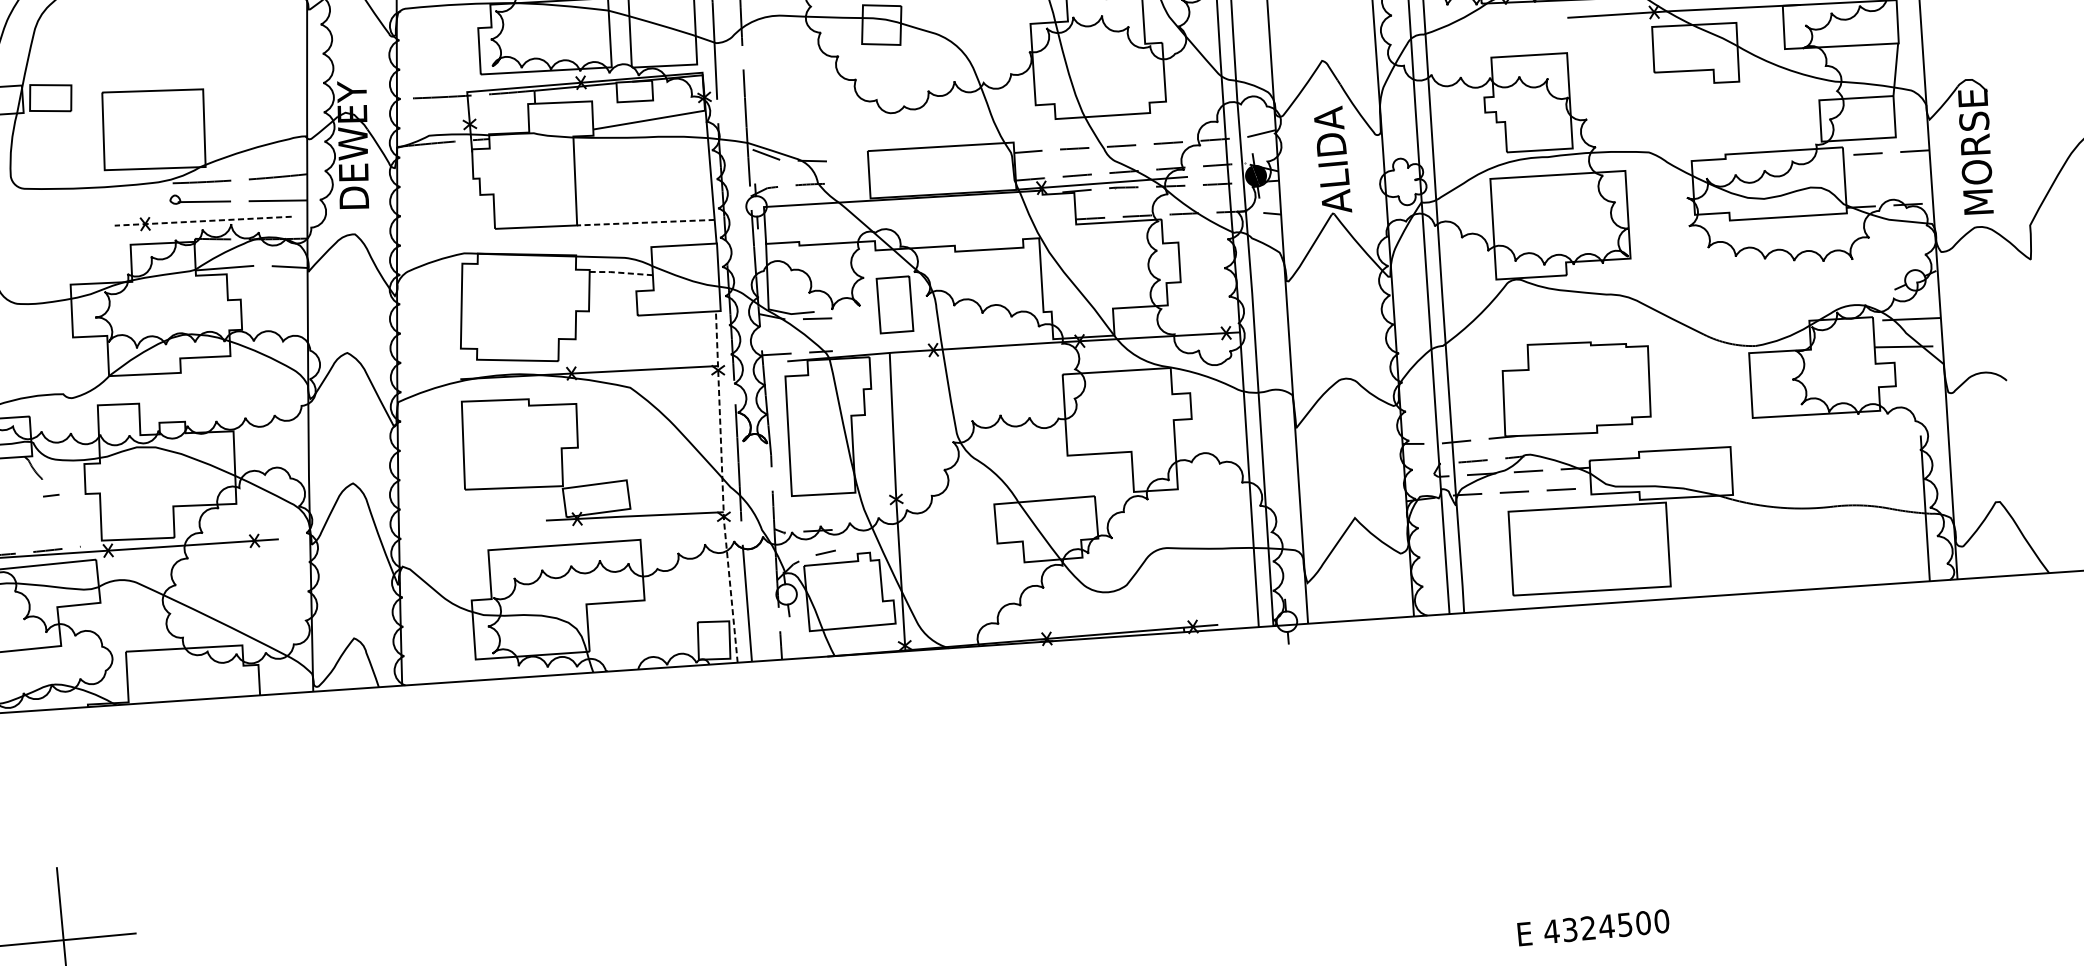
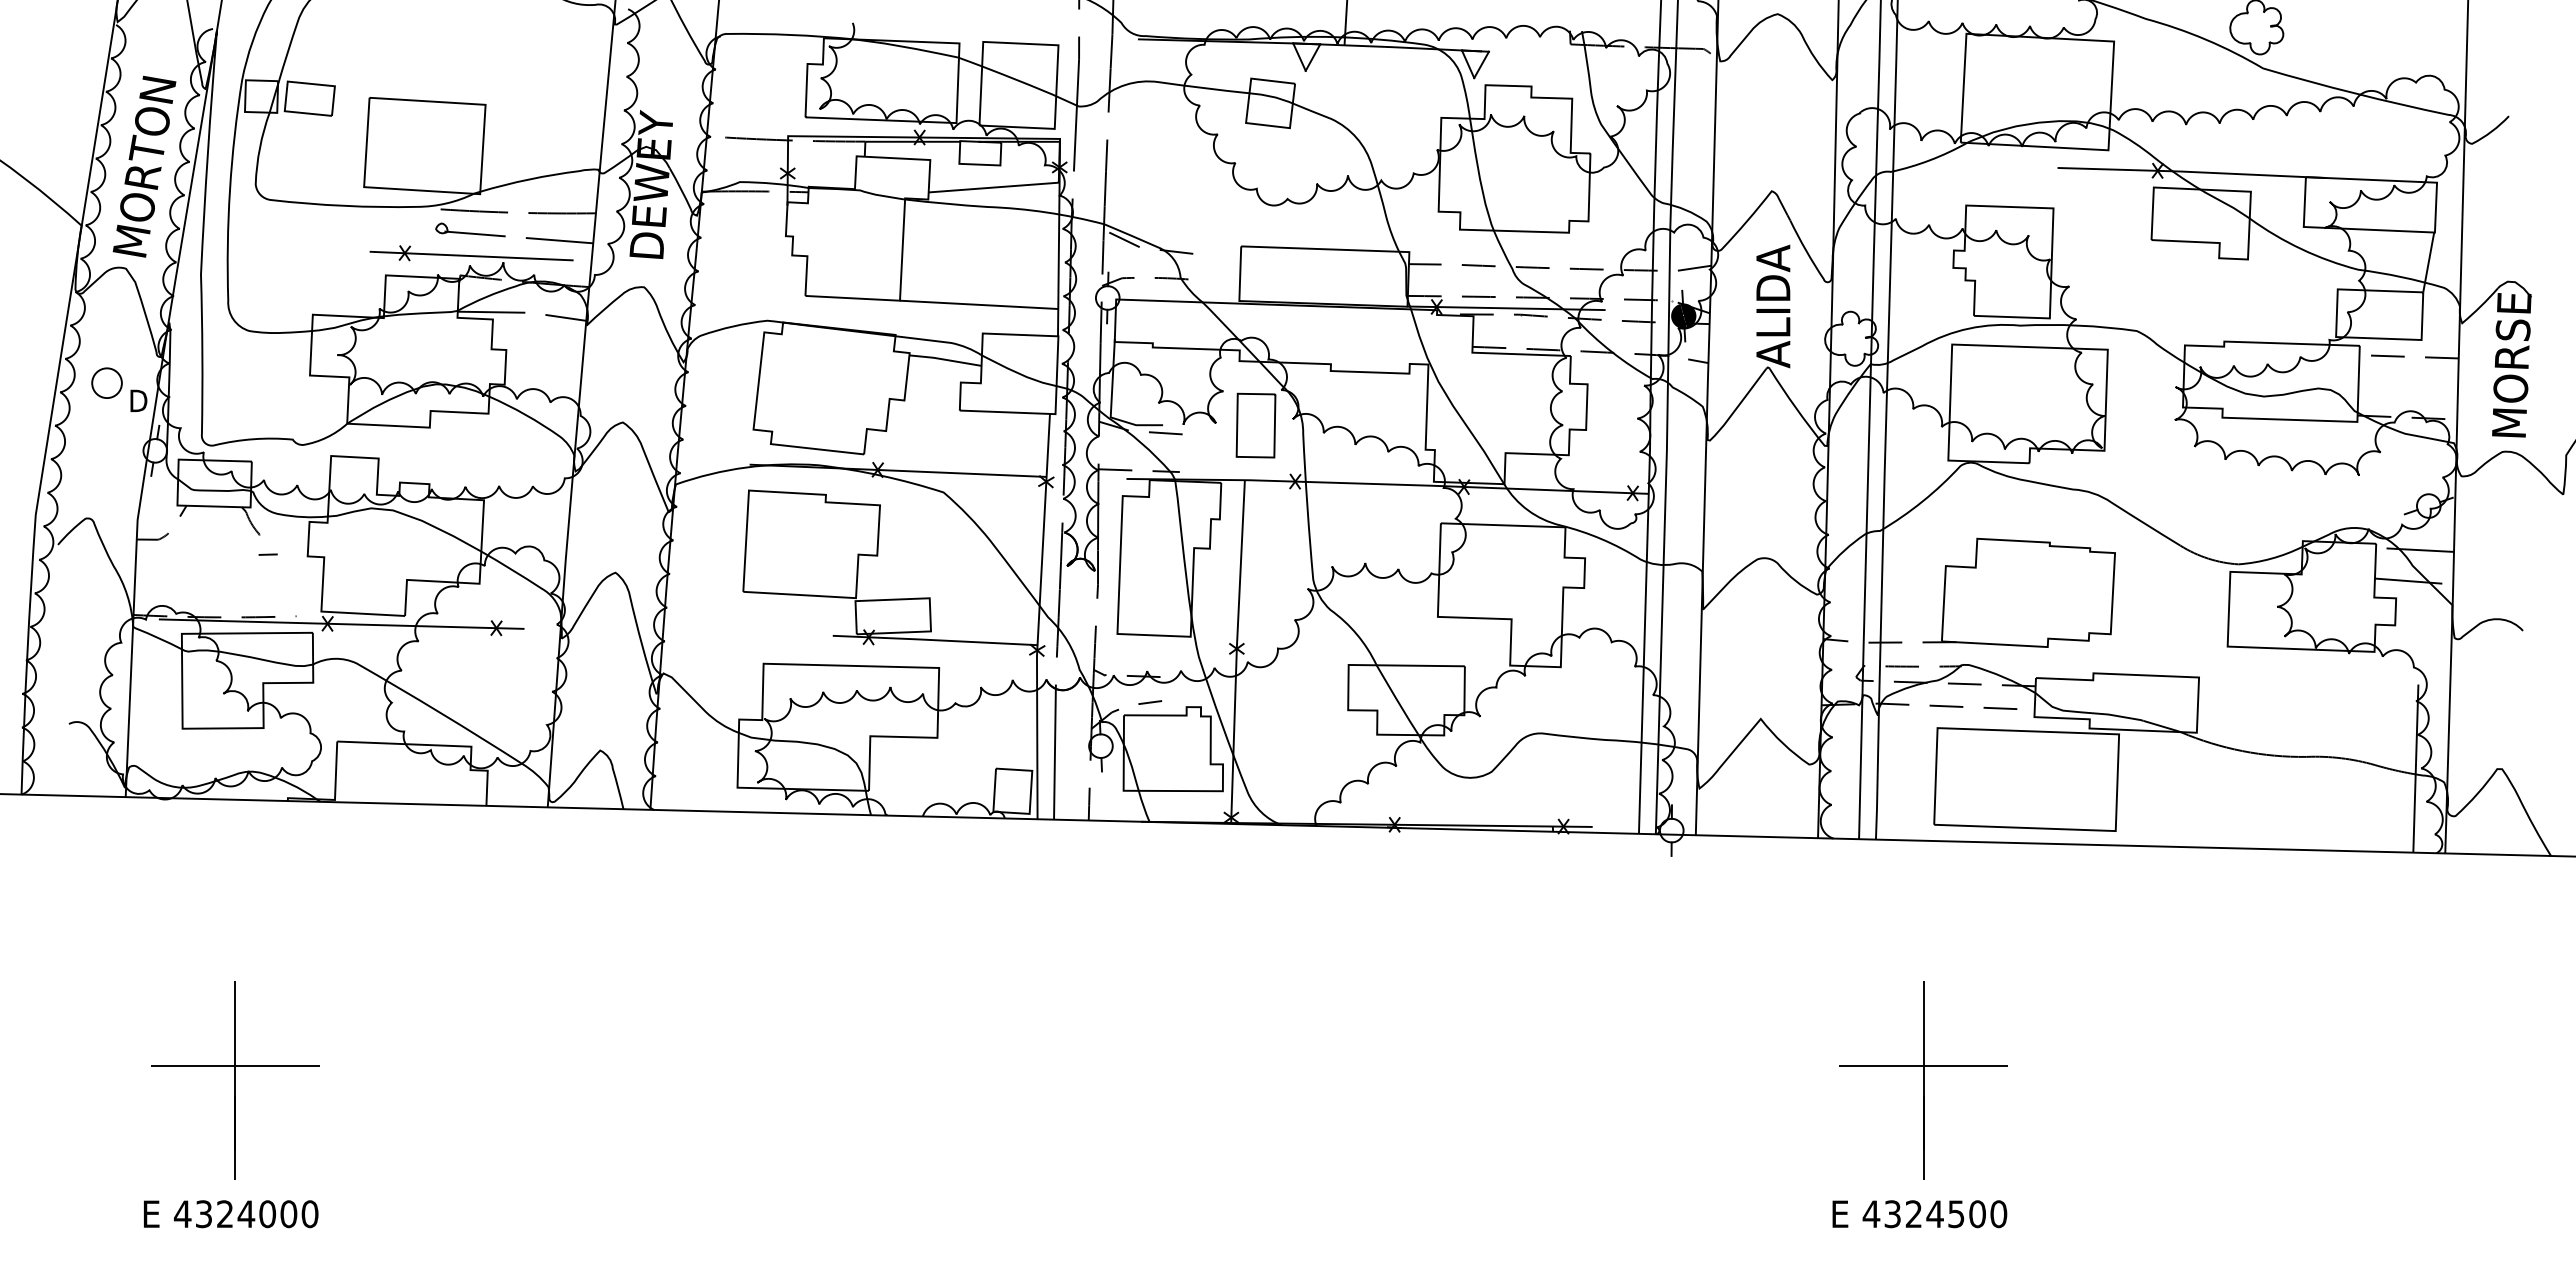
line: (203, 221) -> (471, 256), dashed -> solid
line: (645, 222) -> (978, 304), dashed -> solid
line: (620, 272) -> (944, 359), dashed -> solid
line: (723, 487) -> (1039, 616), dashed -> solid
part: (1524, 817) -> (1923, 1080), added
text: (1593, 928) -> (1919, 1214), moved

